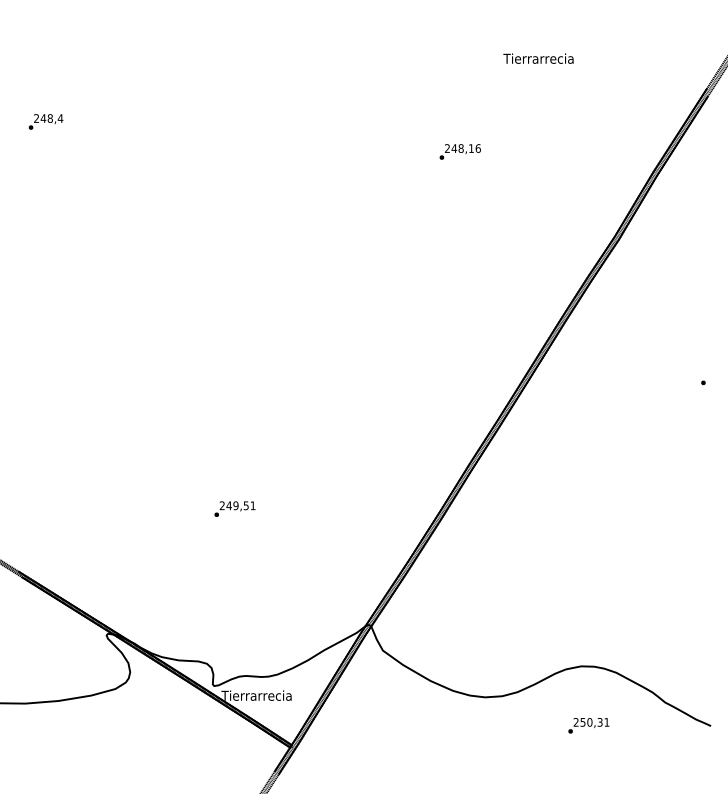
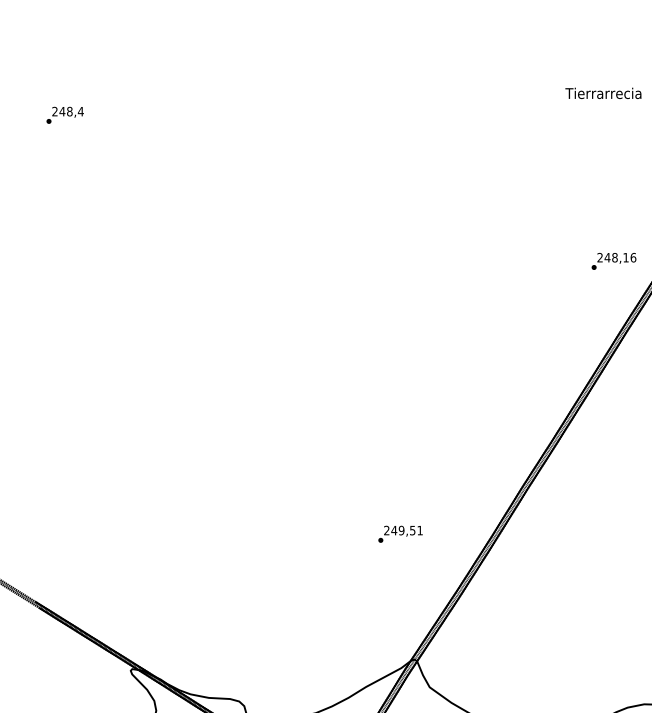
text: (538, 58) -> (603, 93), moved
text: (459, 151) -> (613, 260), moved
text: (234, 508) -> (400, 533), moved

